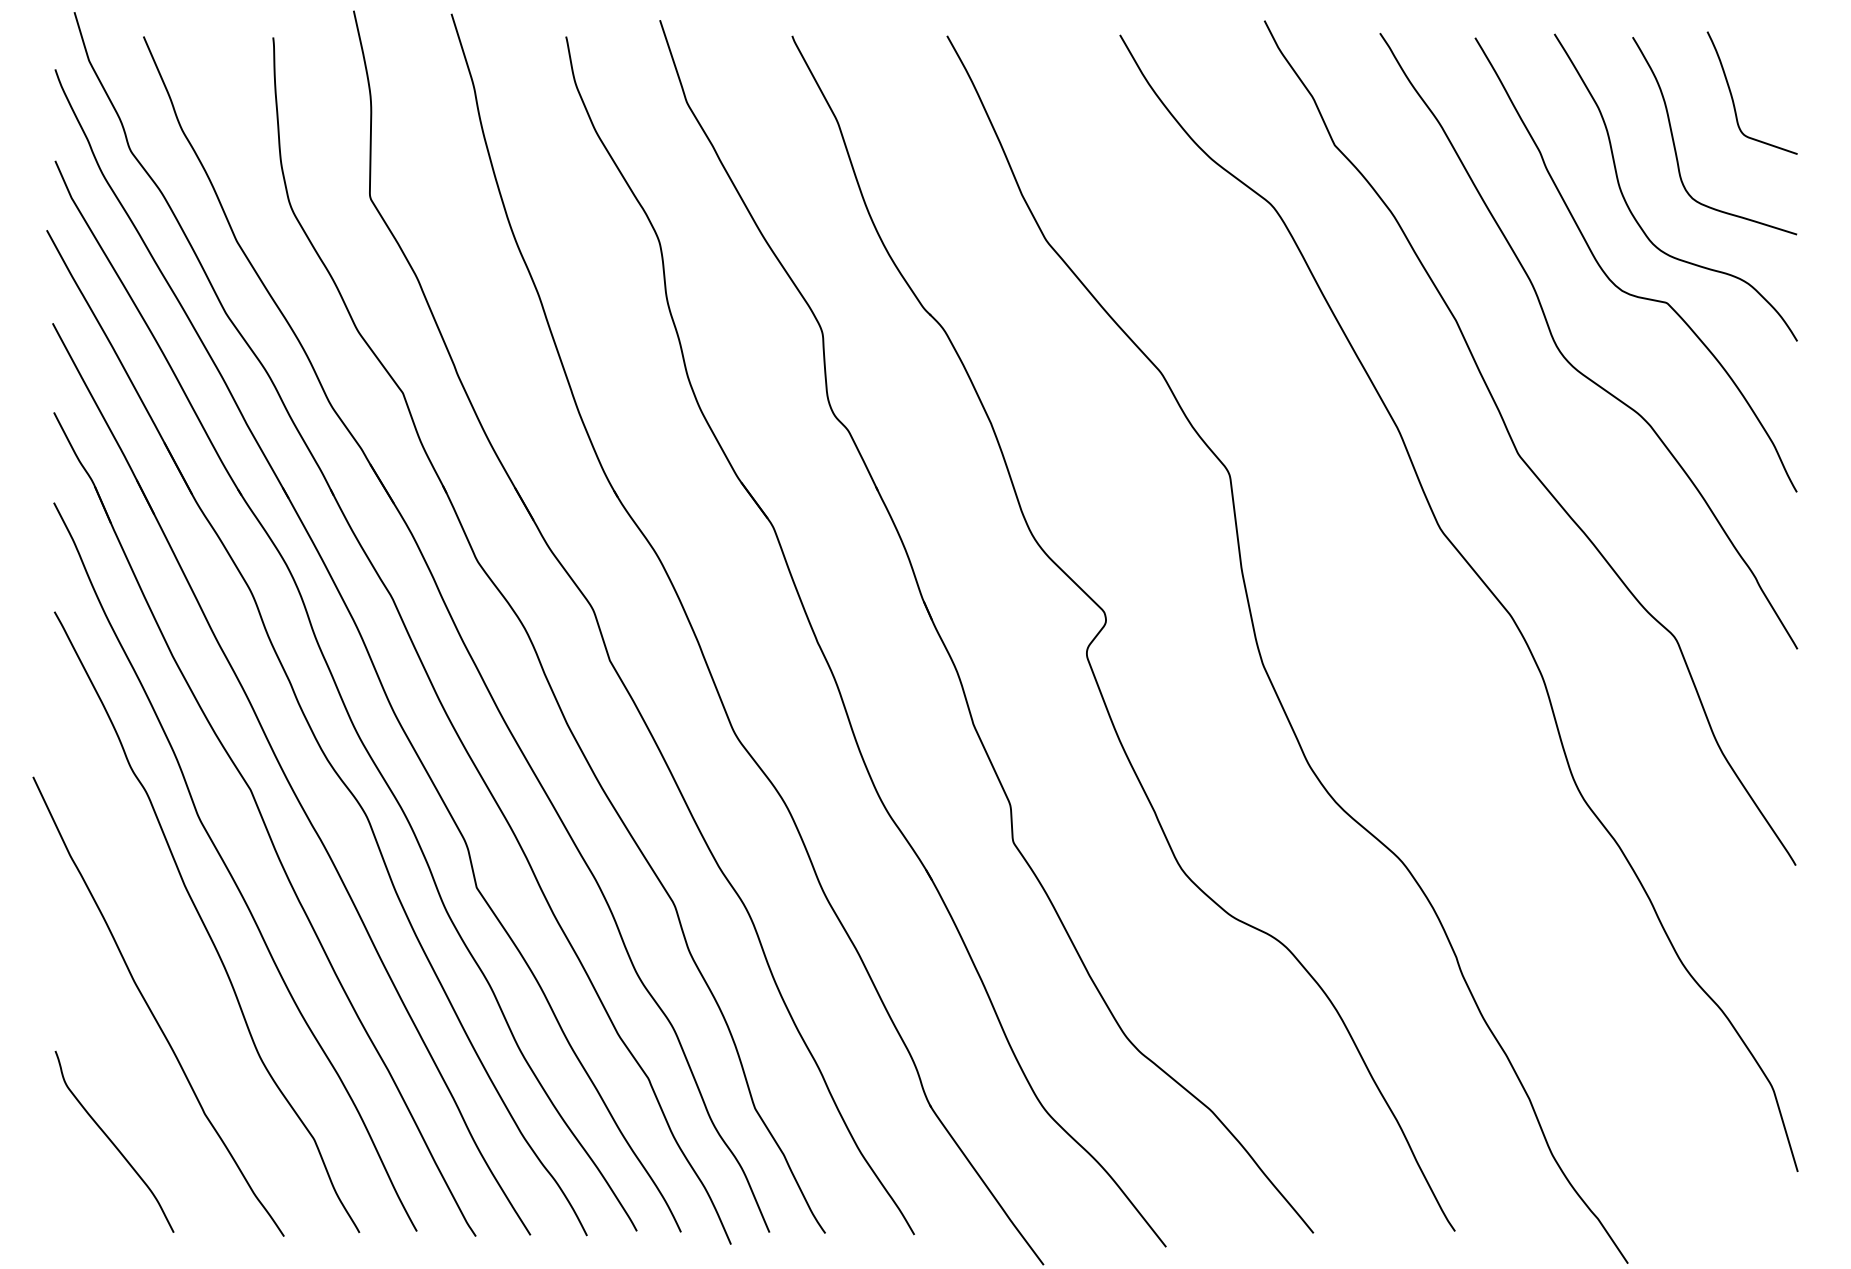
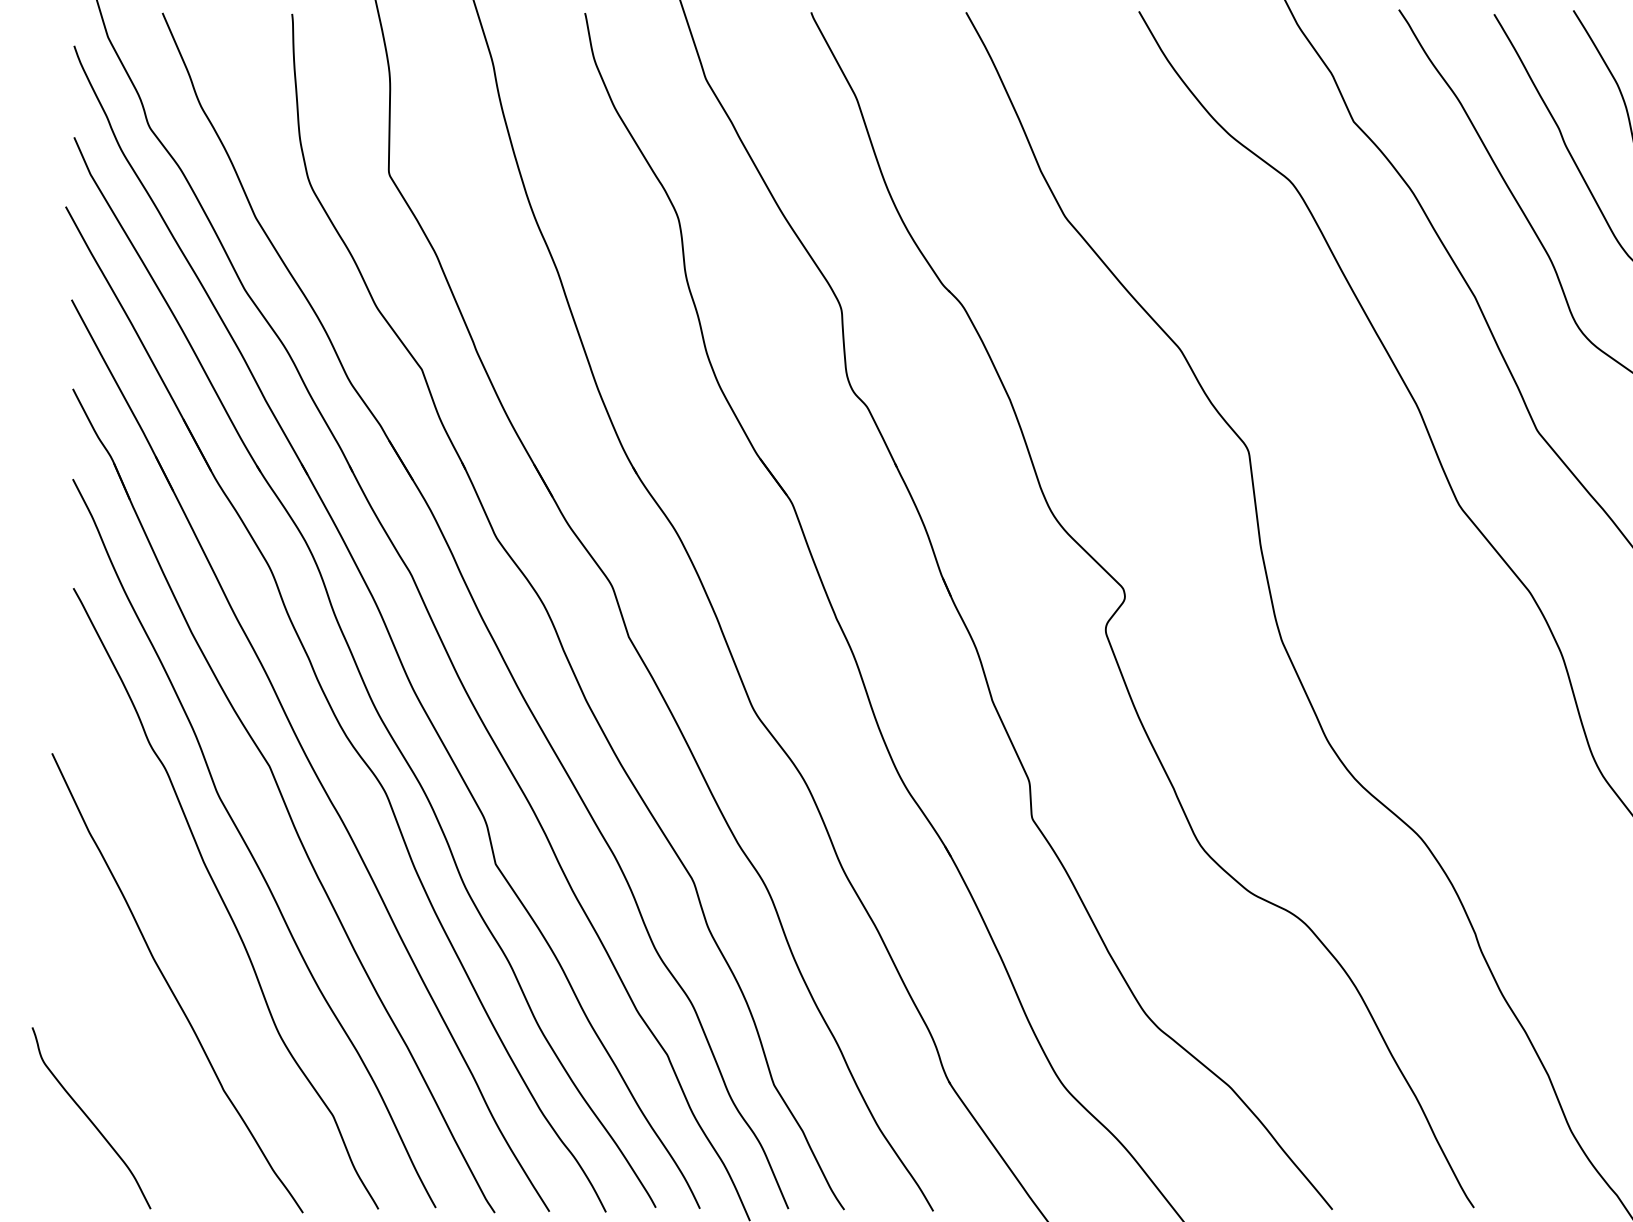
curve: (113, 1142) -> (90, 1118), moved

